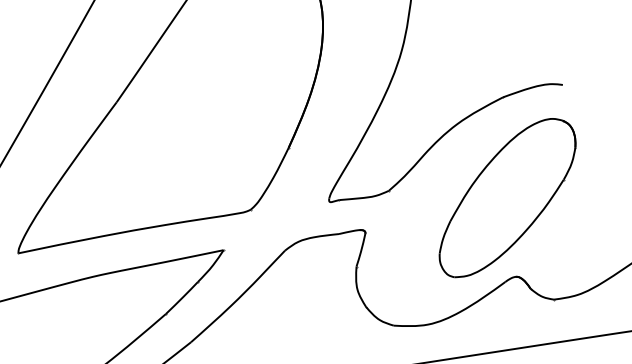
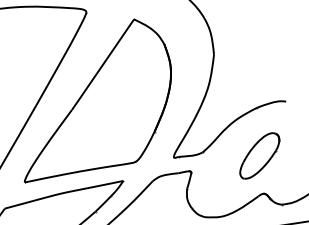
part: (507, 197) -> (259, 155), size x0.6

